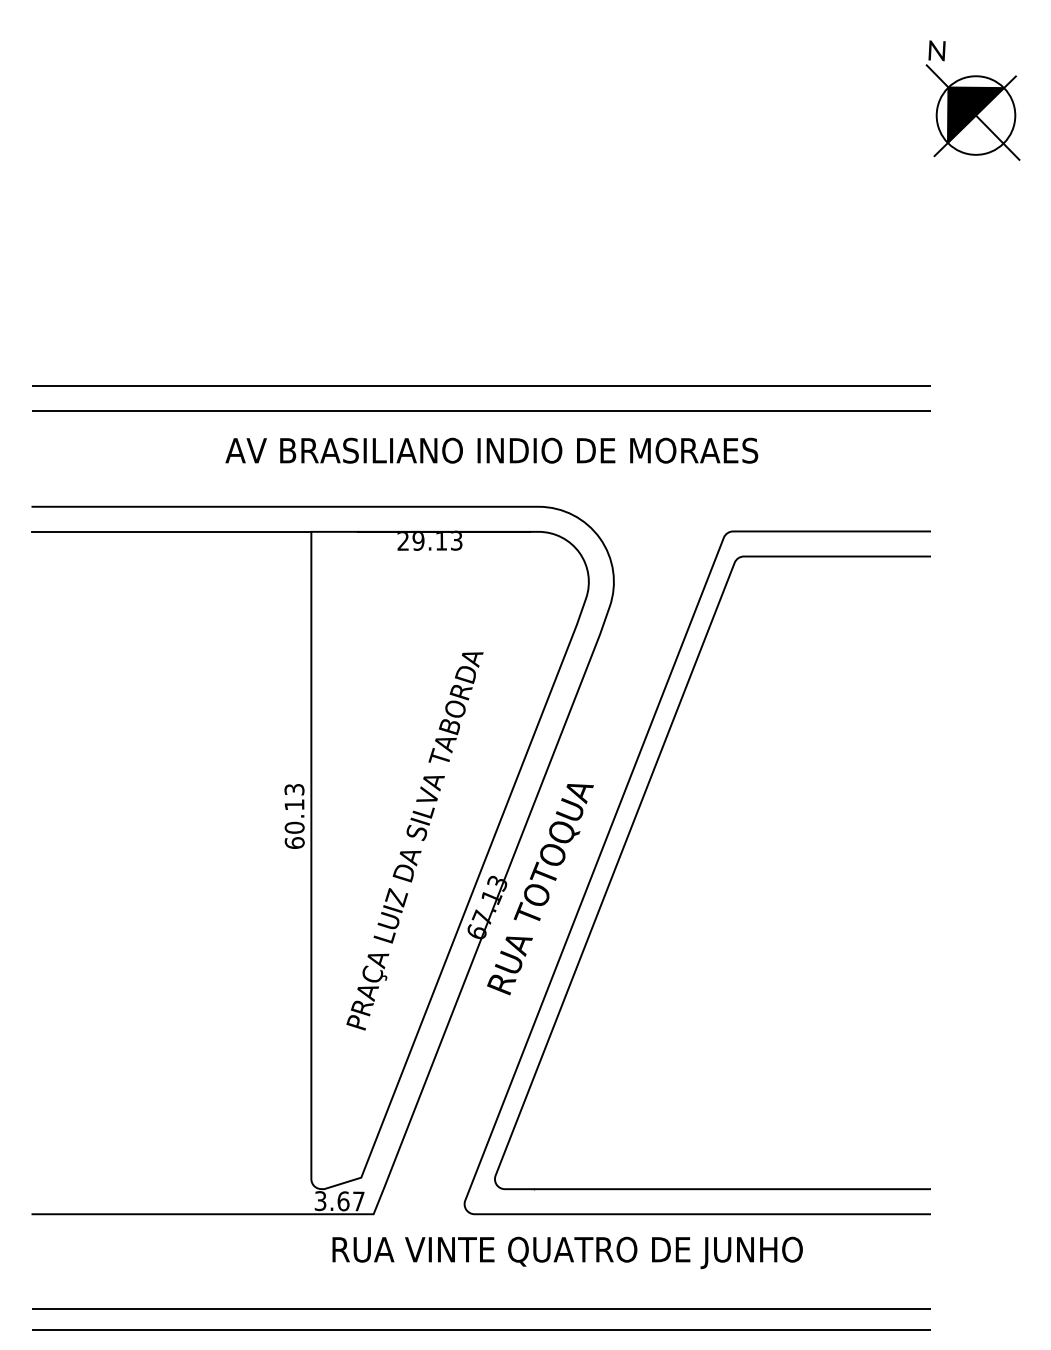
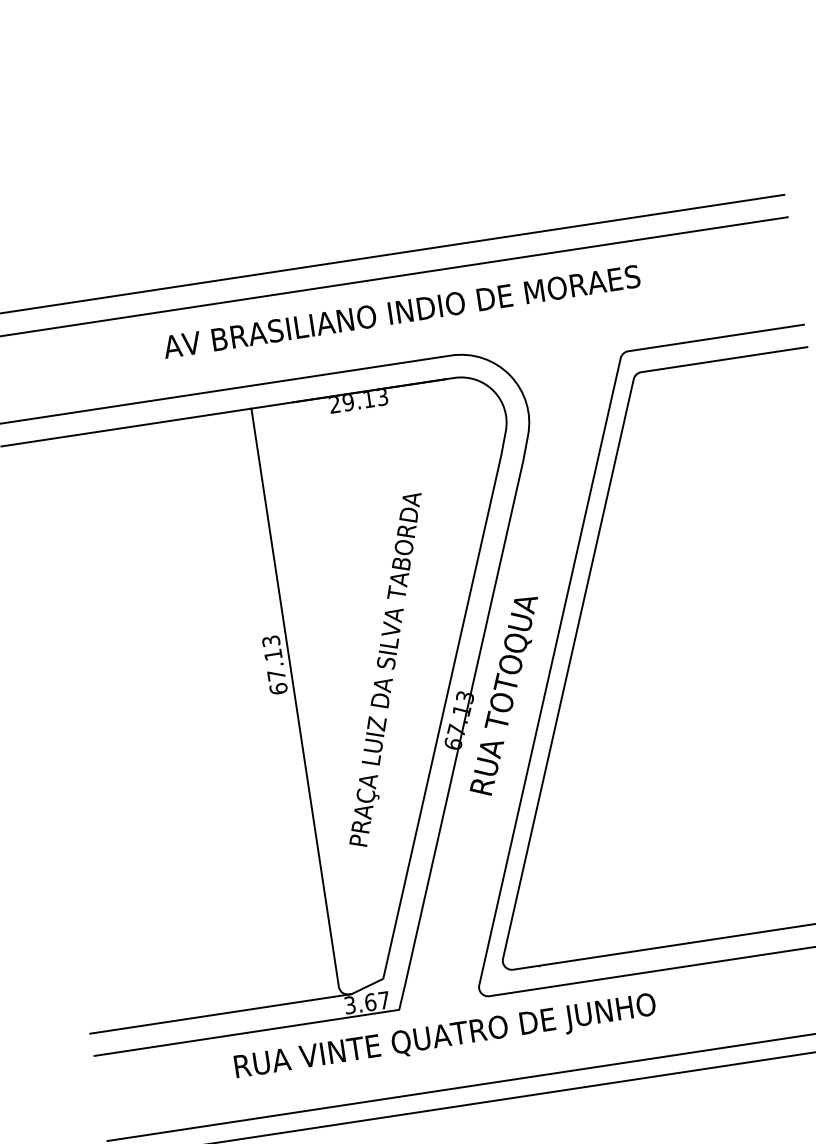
text: (294, 827) -> (276, 675), 60.13 -> 67.13
line: (177, 1189) -> (220, 1014), added
text: (567, 1252) -> (445, 1037), moved

